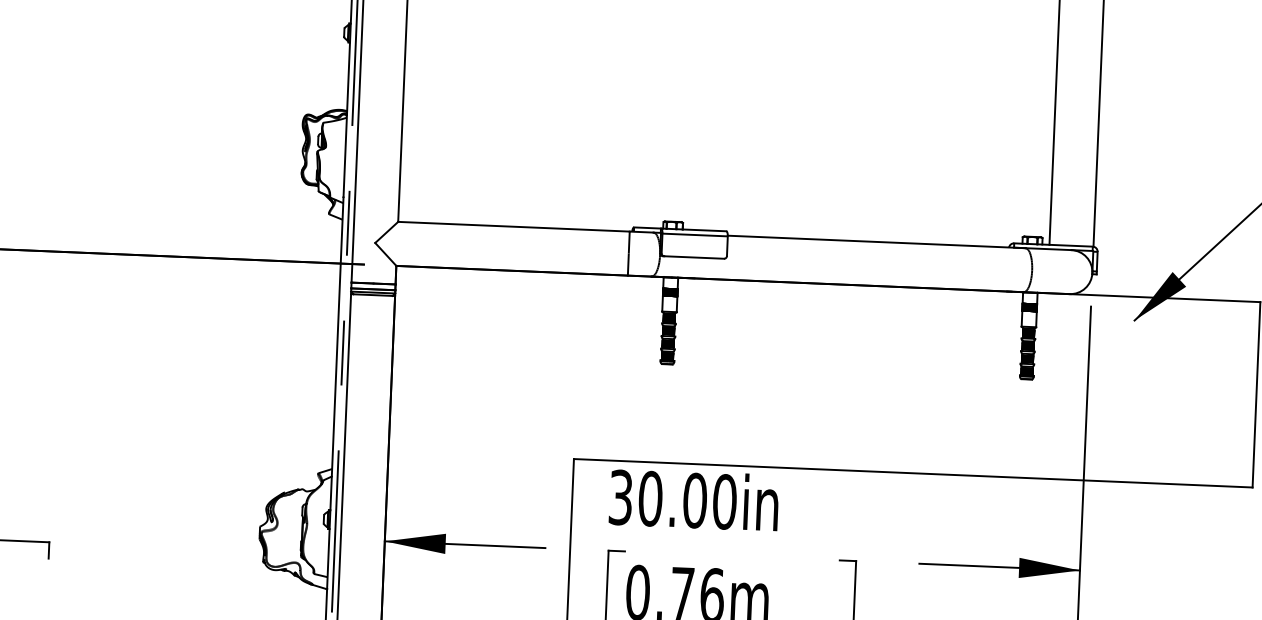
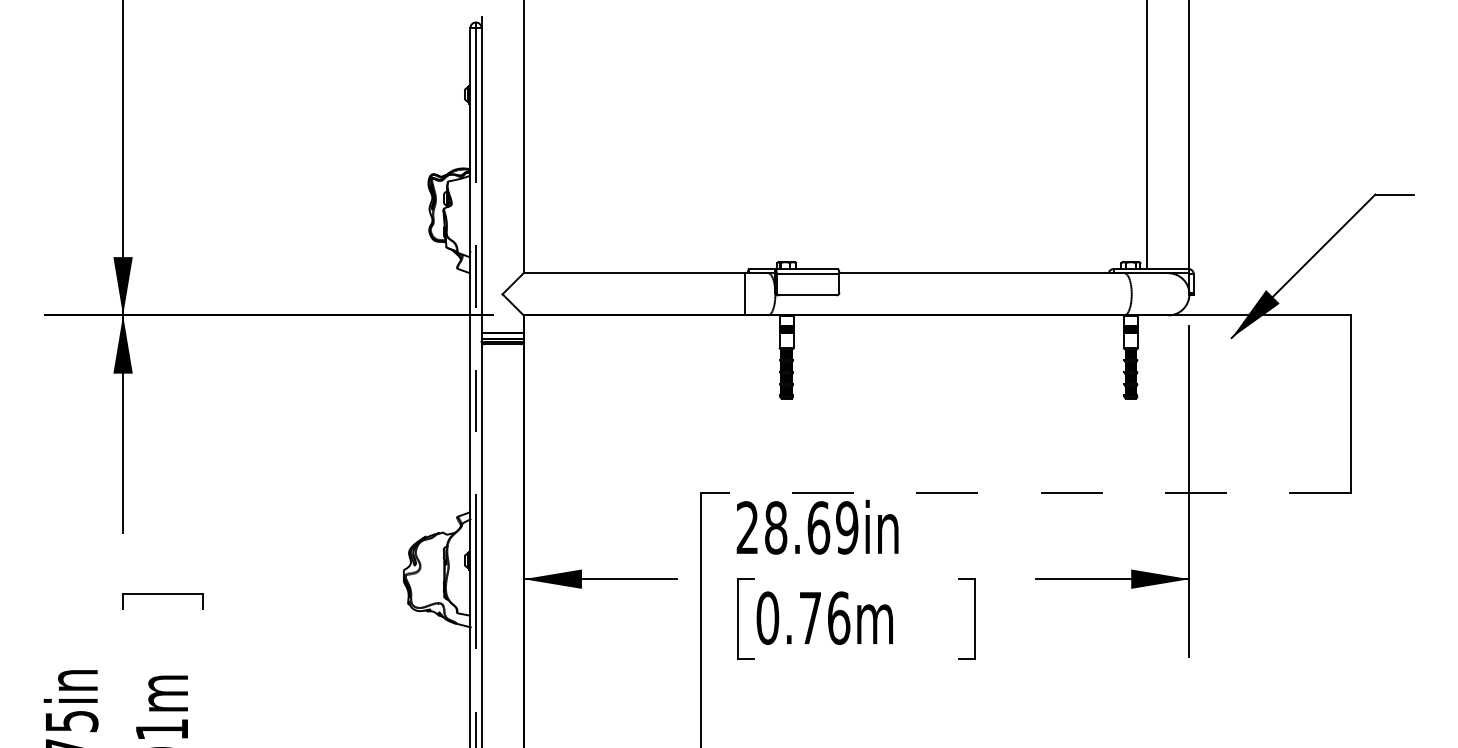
line: (913, 472) -> (1026, 492), solid -> dashed
text: (672, 499) -> (797, 527), 30.00in -> 28.69in

